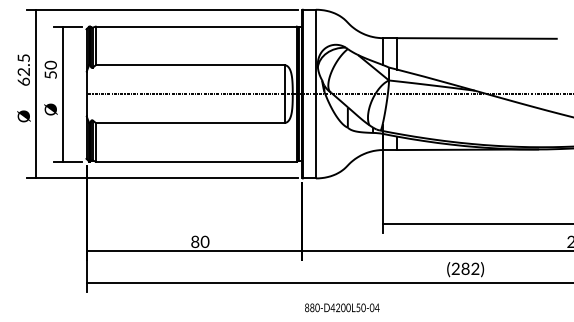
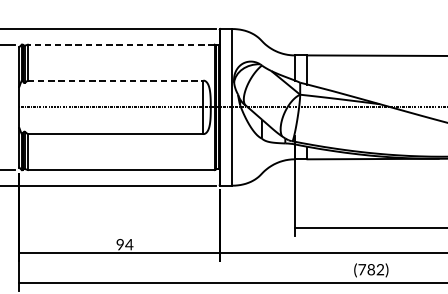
line: (196, 26) -> (121, 44), solid -> dashed
line: (190, 65) -> (115, 80), solid -> dashed
text: (200, 241) -> (125, 244), 80 -> 94
text: (455, 268) -> (361, 269), (282) -> (782)

